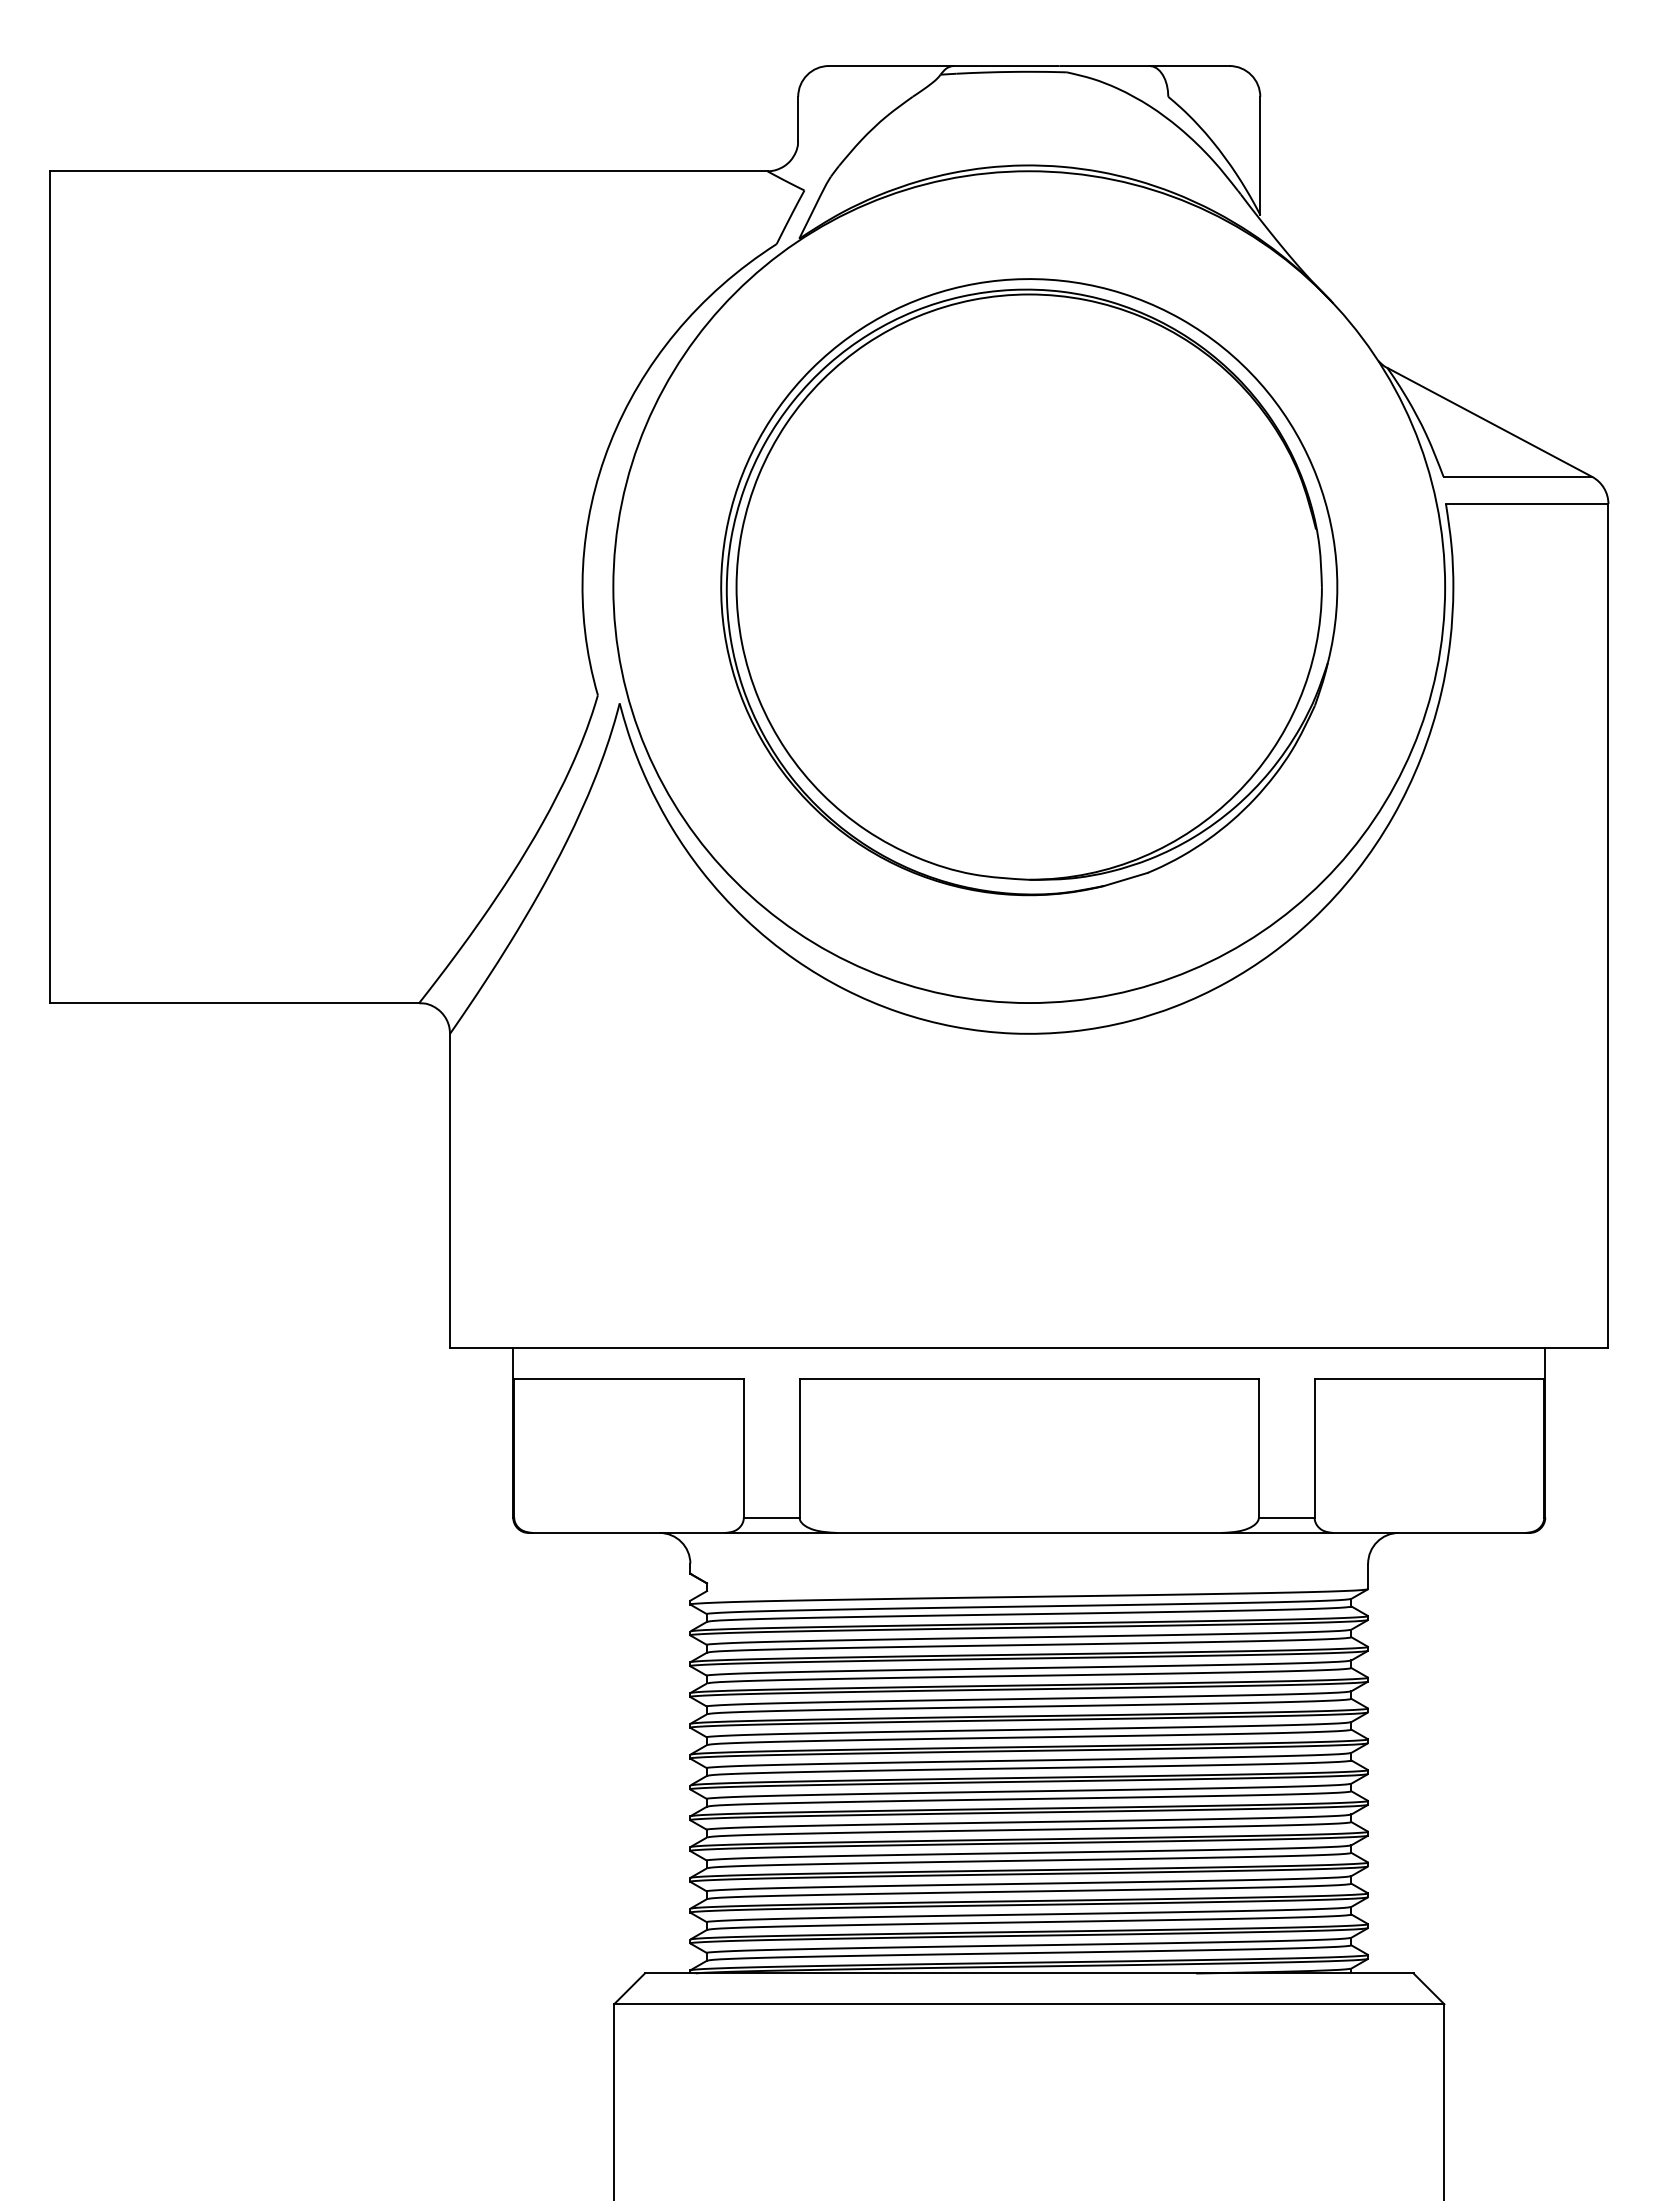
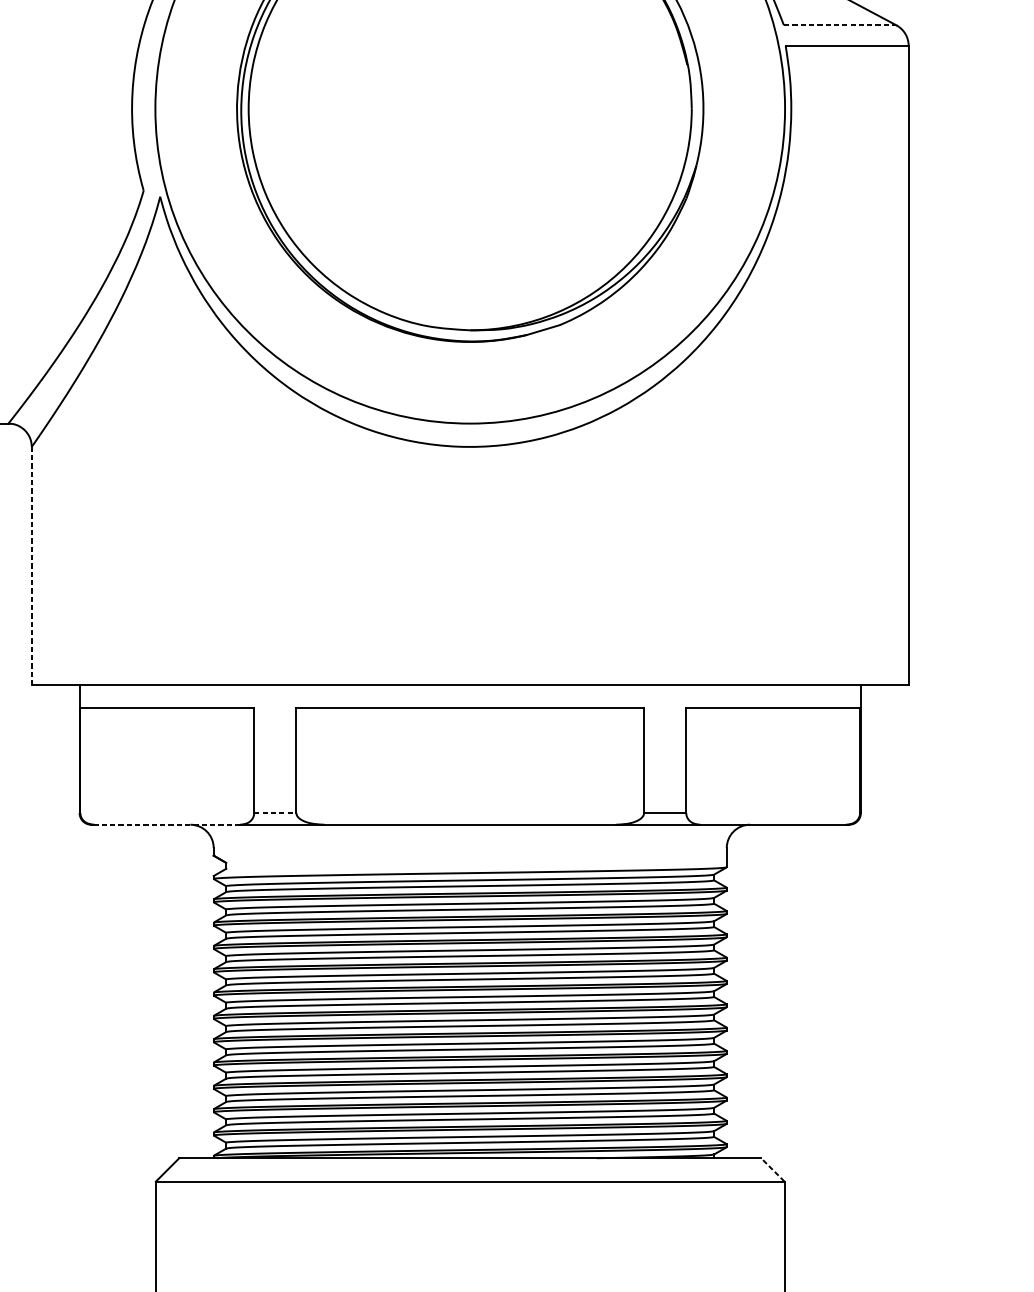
line: (1518, 476) -> (840, 25), solid -> dashed
line: (450, 1191) -> (32, 566), solid -> dashed
line: (771, 1517) -> (275, 813), solid -> dashed
line: (628, 1532) -> (166, 824), solid -> dashed
line: (1428, 1988) -> (772, 1169), solid -> dashed

